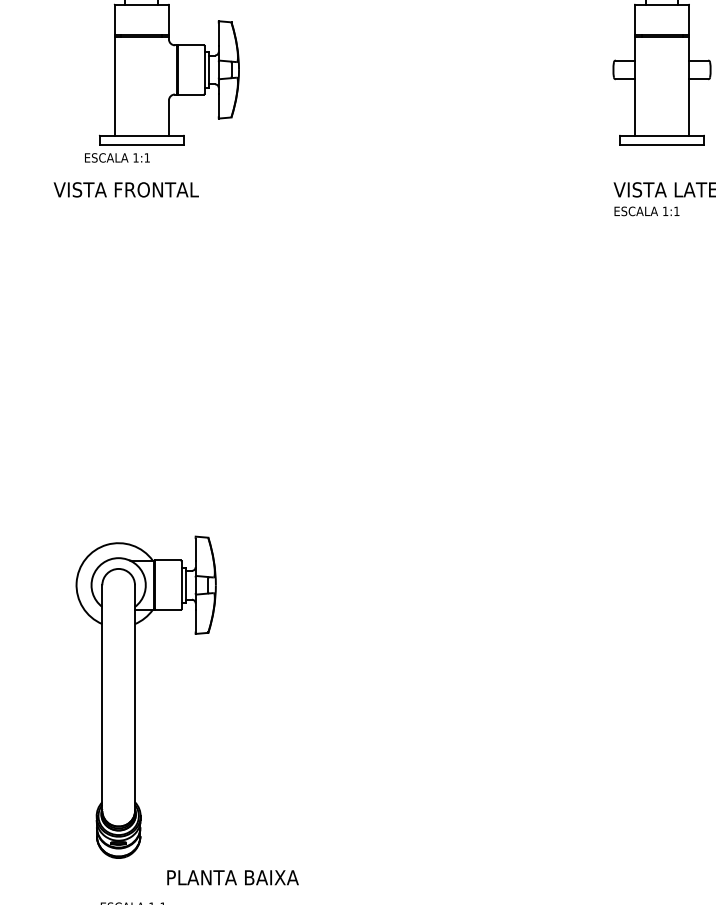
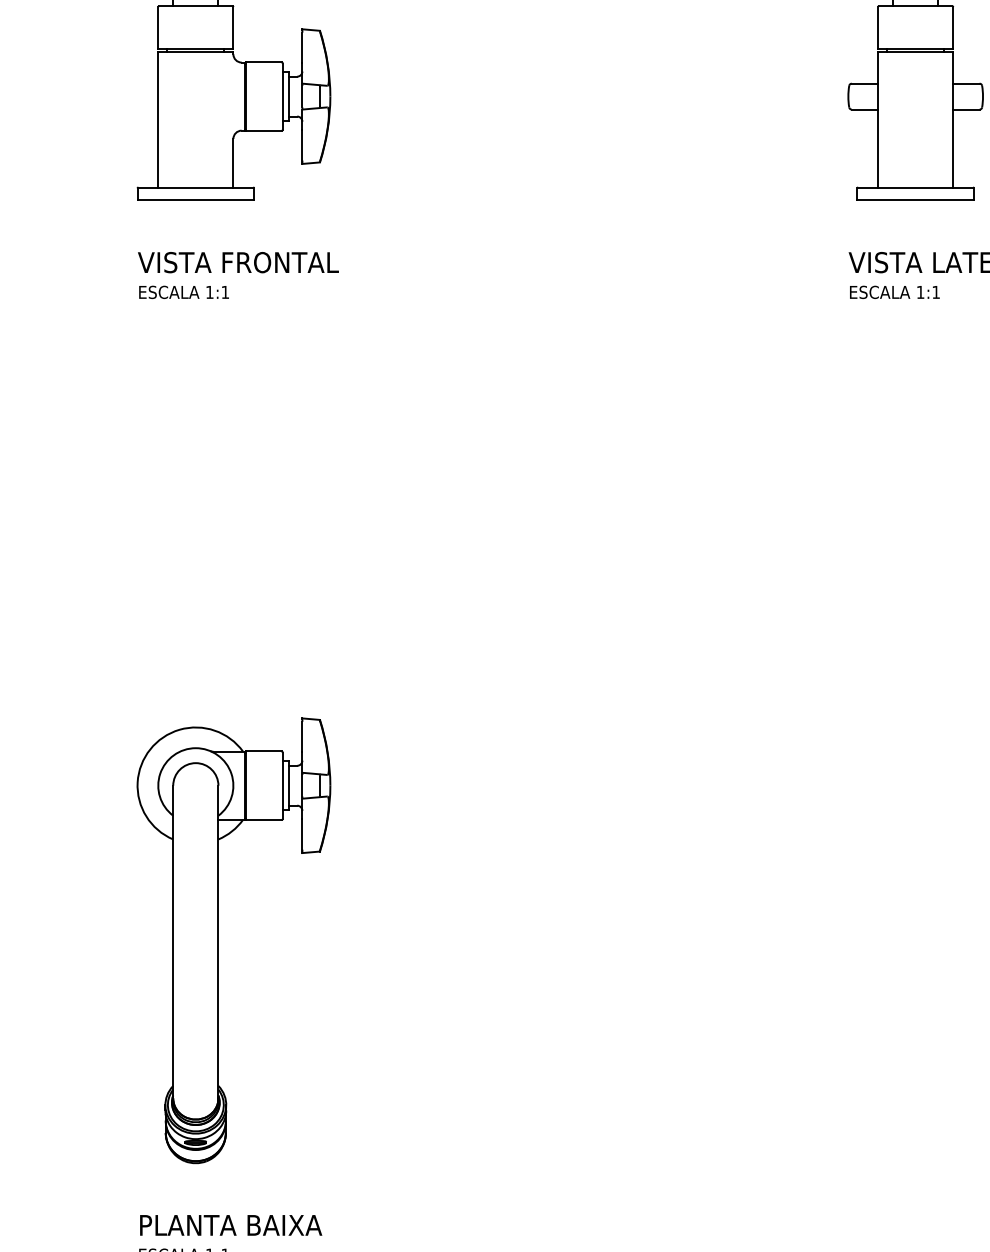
text: (116, 157) -> (183, 291), moved
text: (126, 189) -> (238, 262), moved
part: (135, 697) -> (218, 940), moved
text: (233, 877) -> (231, 1225), moved

